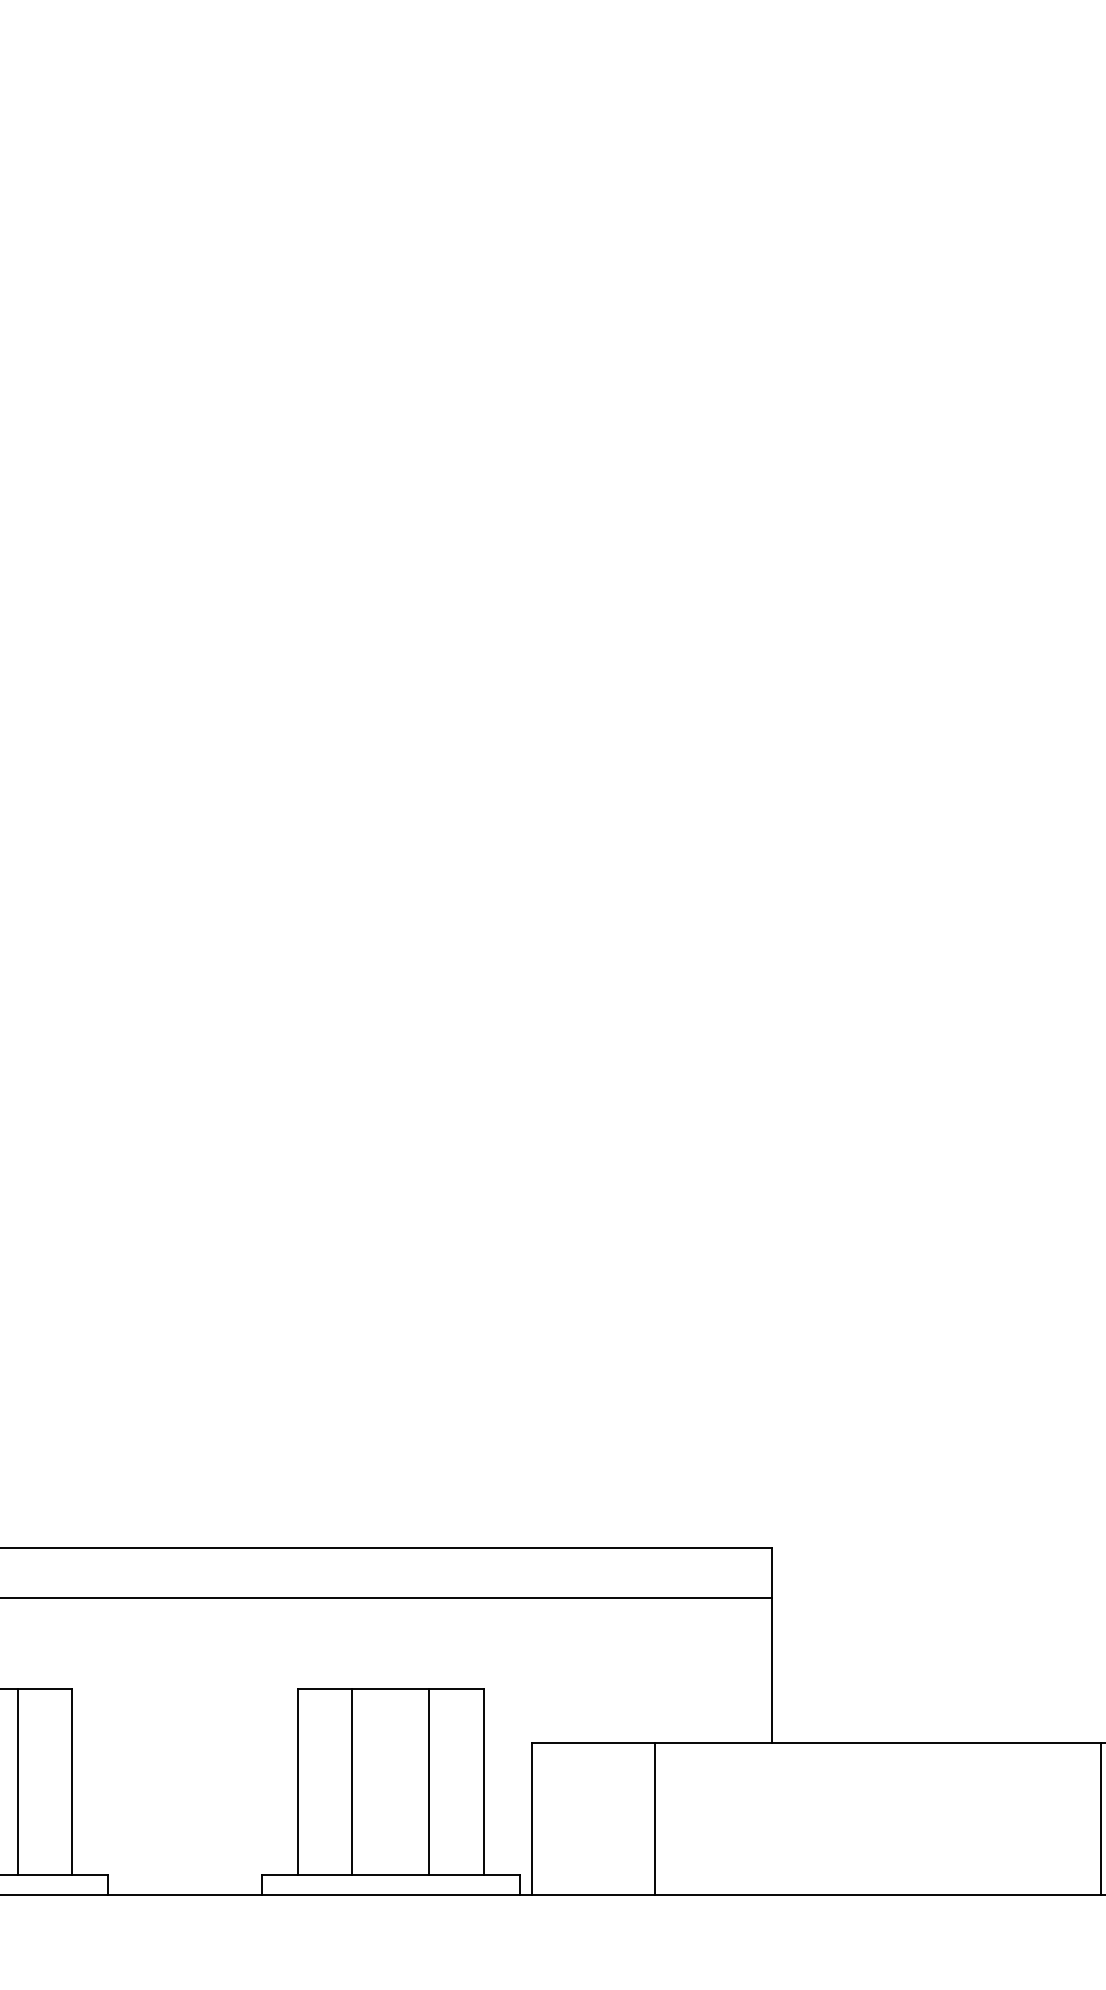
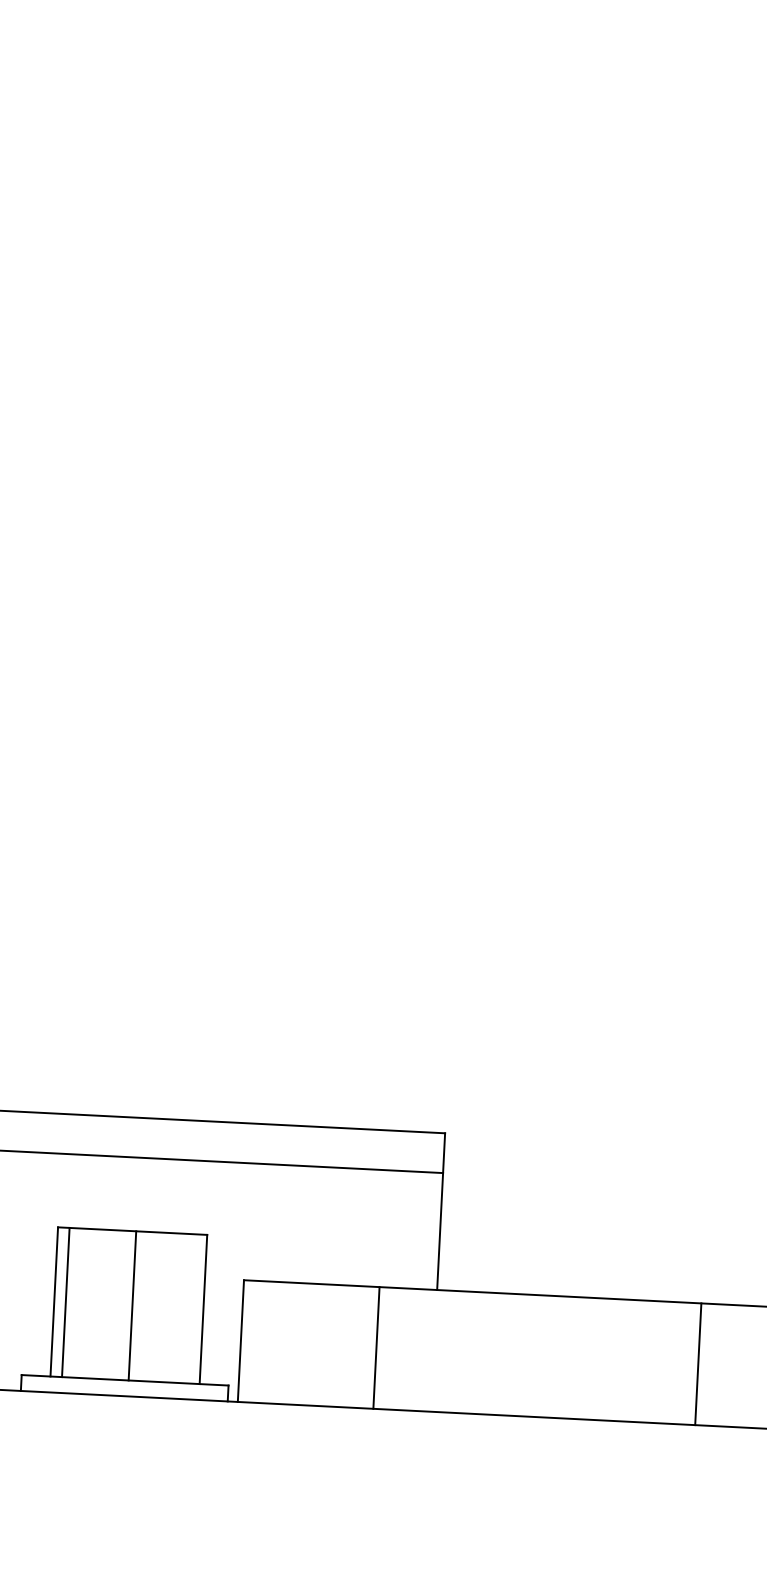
line: (352, 1782) -> (65, 1302), moved
line: (429, 1782) -> (132, 1306), moved
line: (654, 1818) -> (376, 1347), moved

